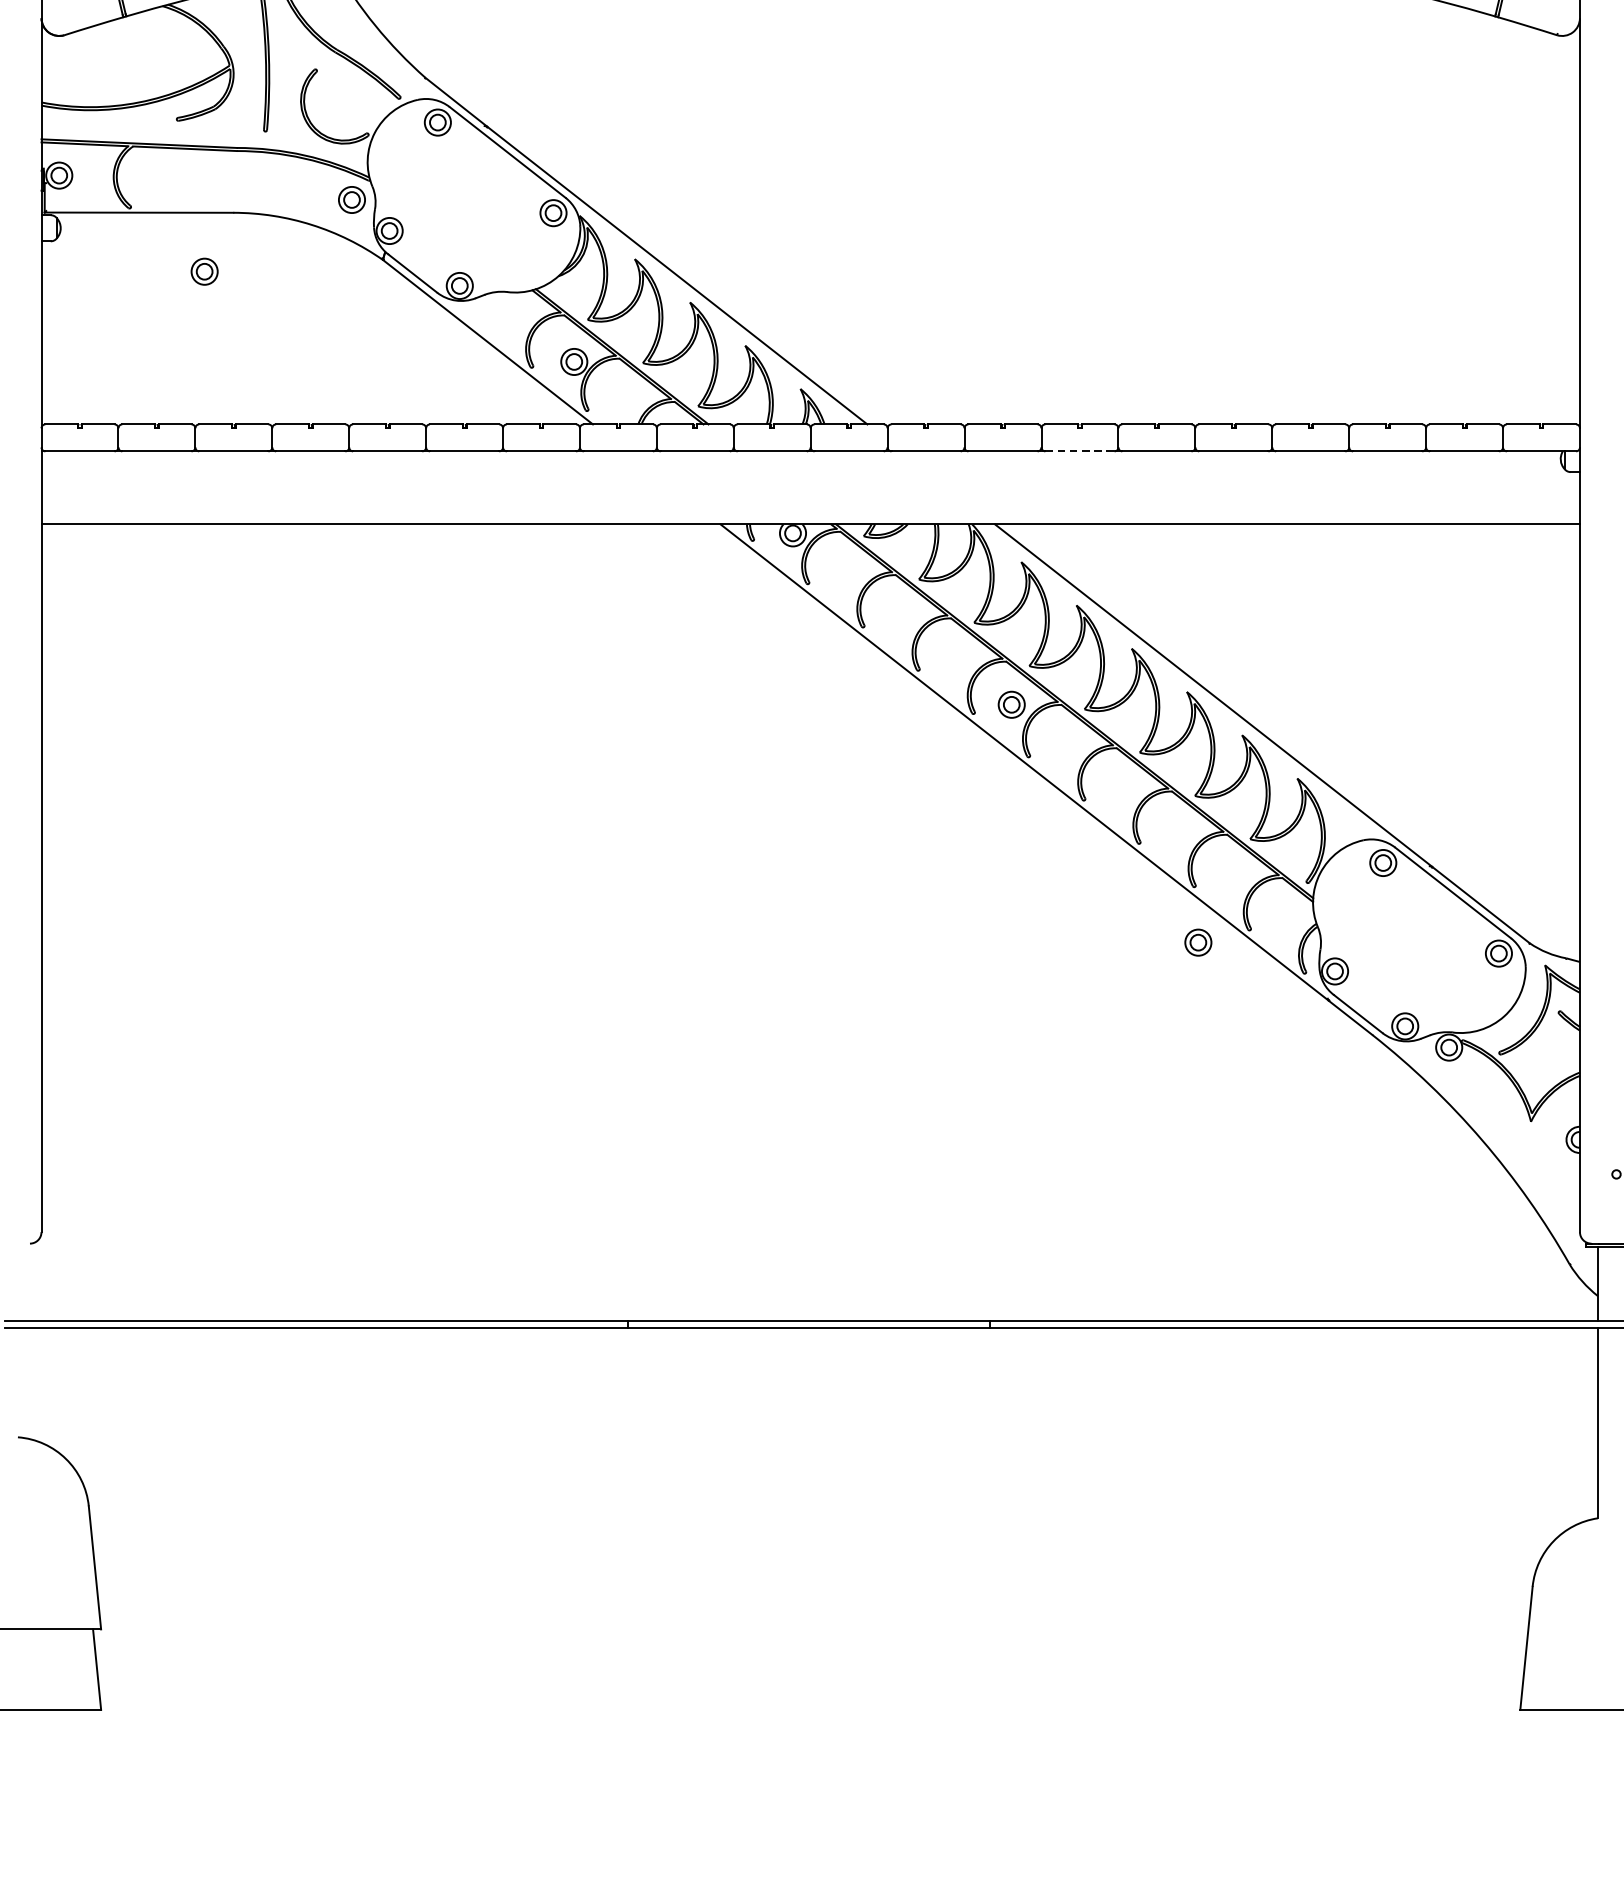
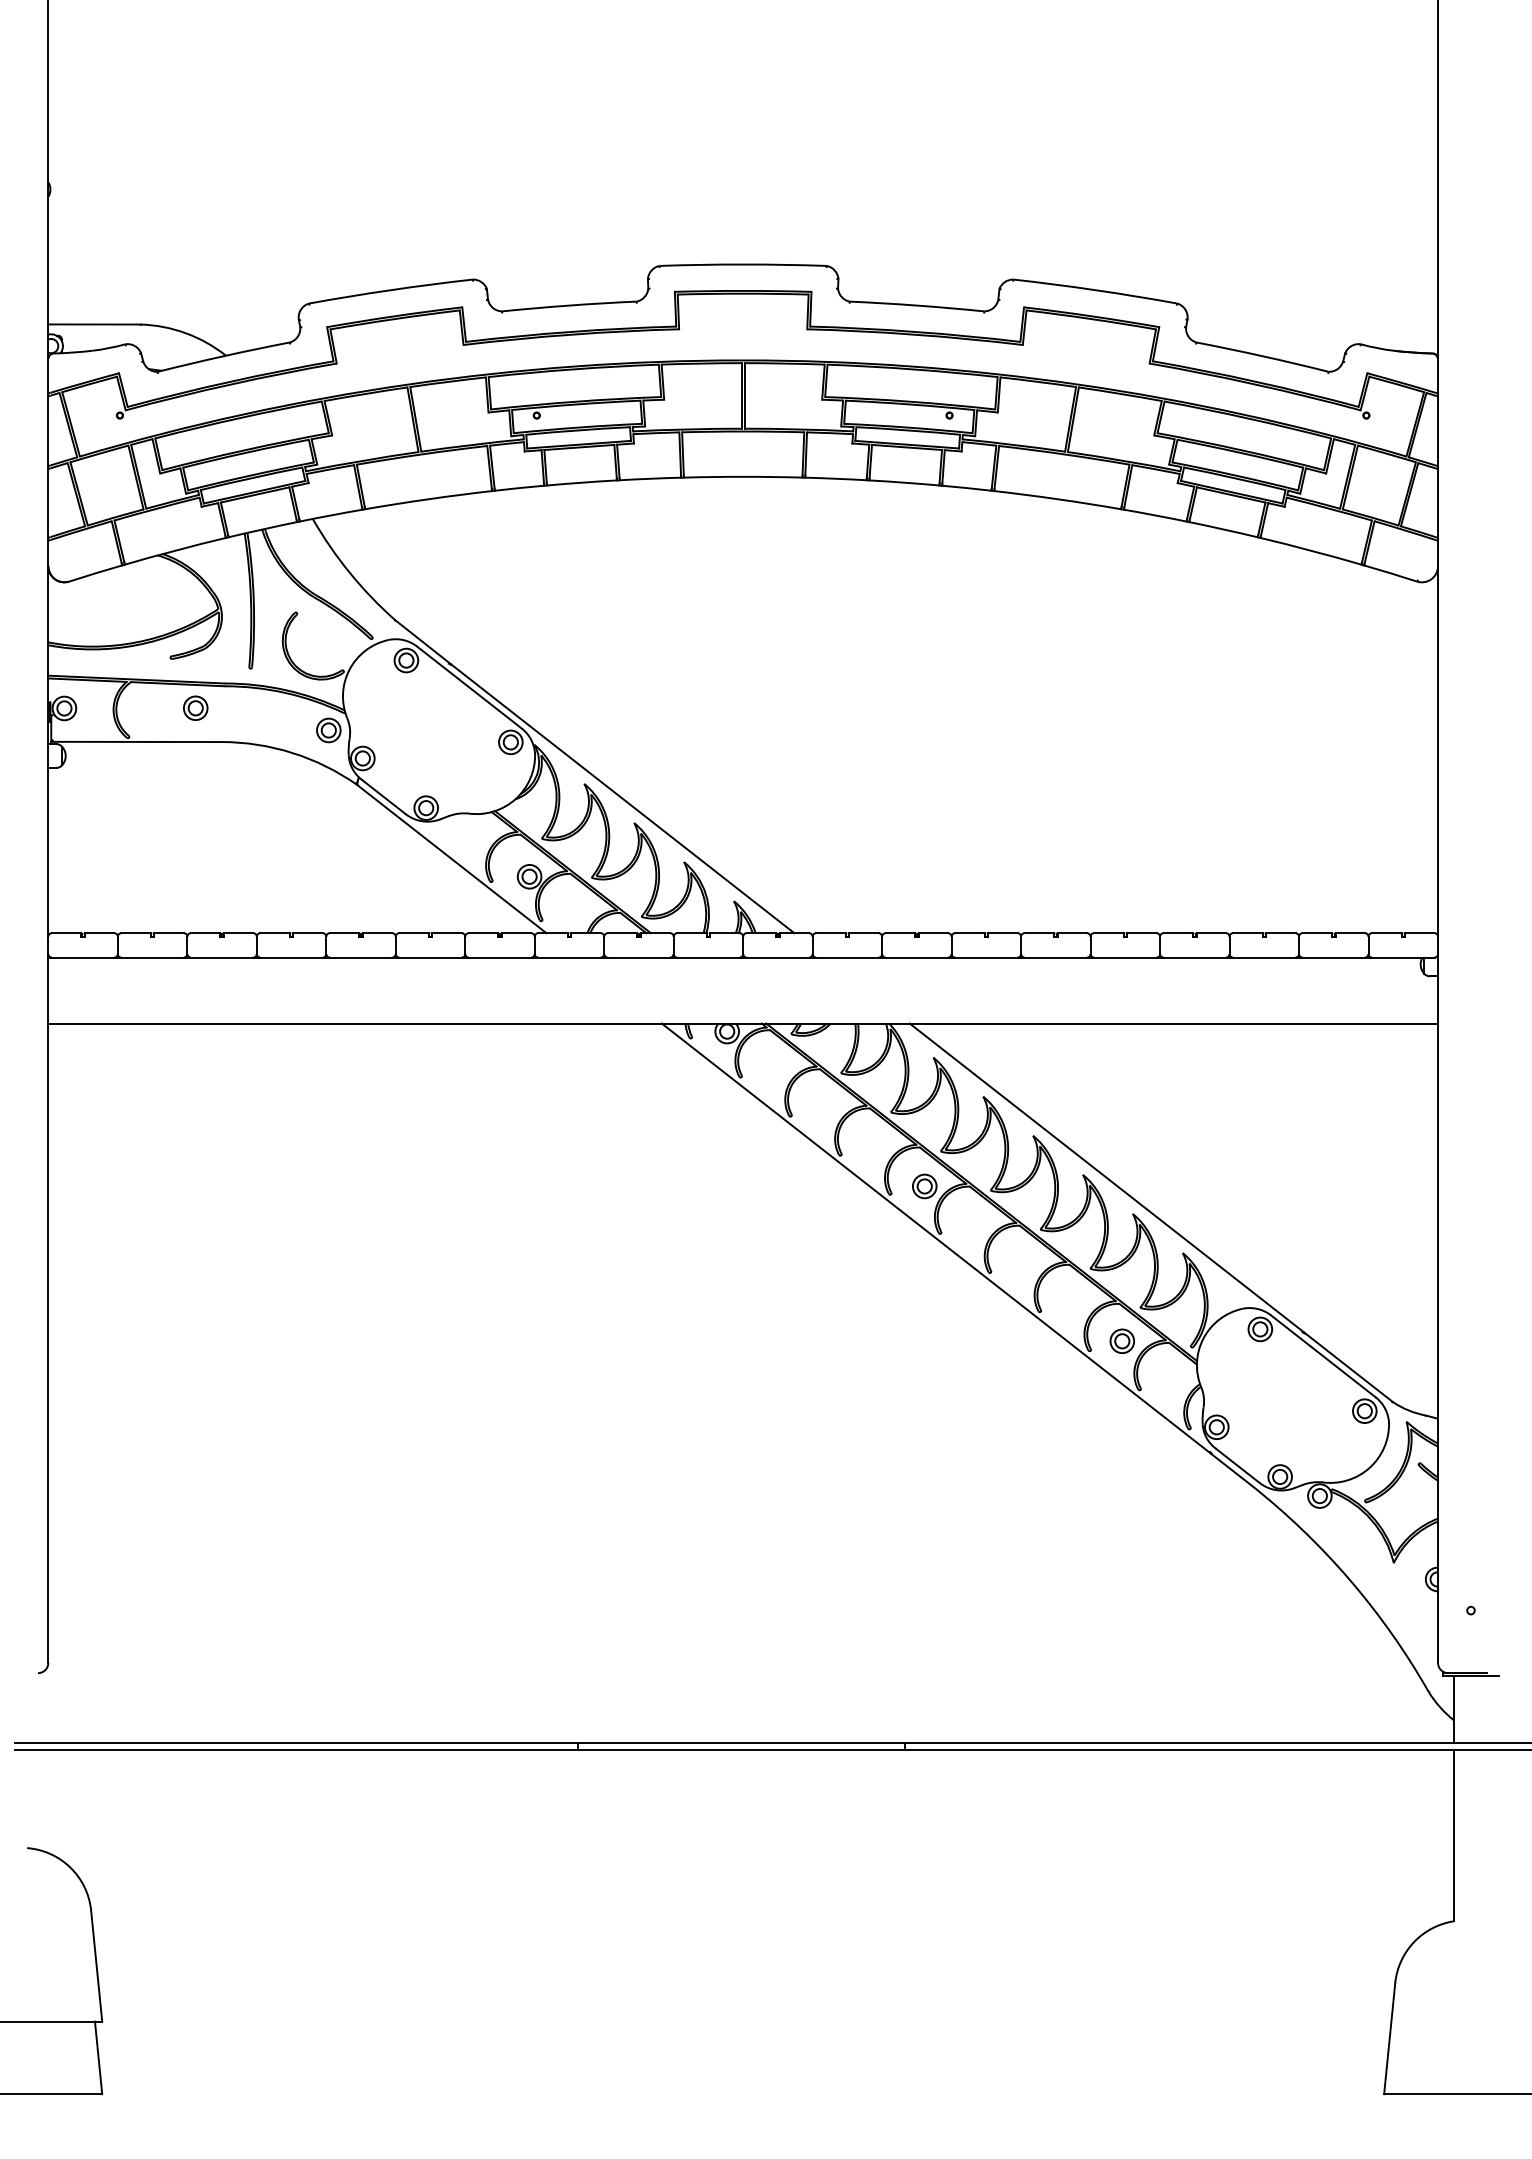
part: (204, 270) -> (195, 707), moved
line: (1080, 451) -> (986, 957), dashed -> solid
part: (1197, 941) -> (1121, 1340), moved

